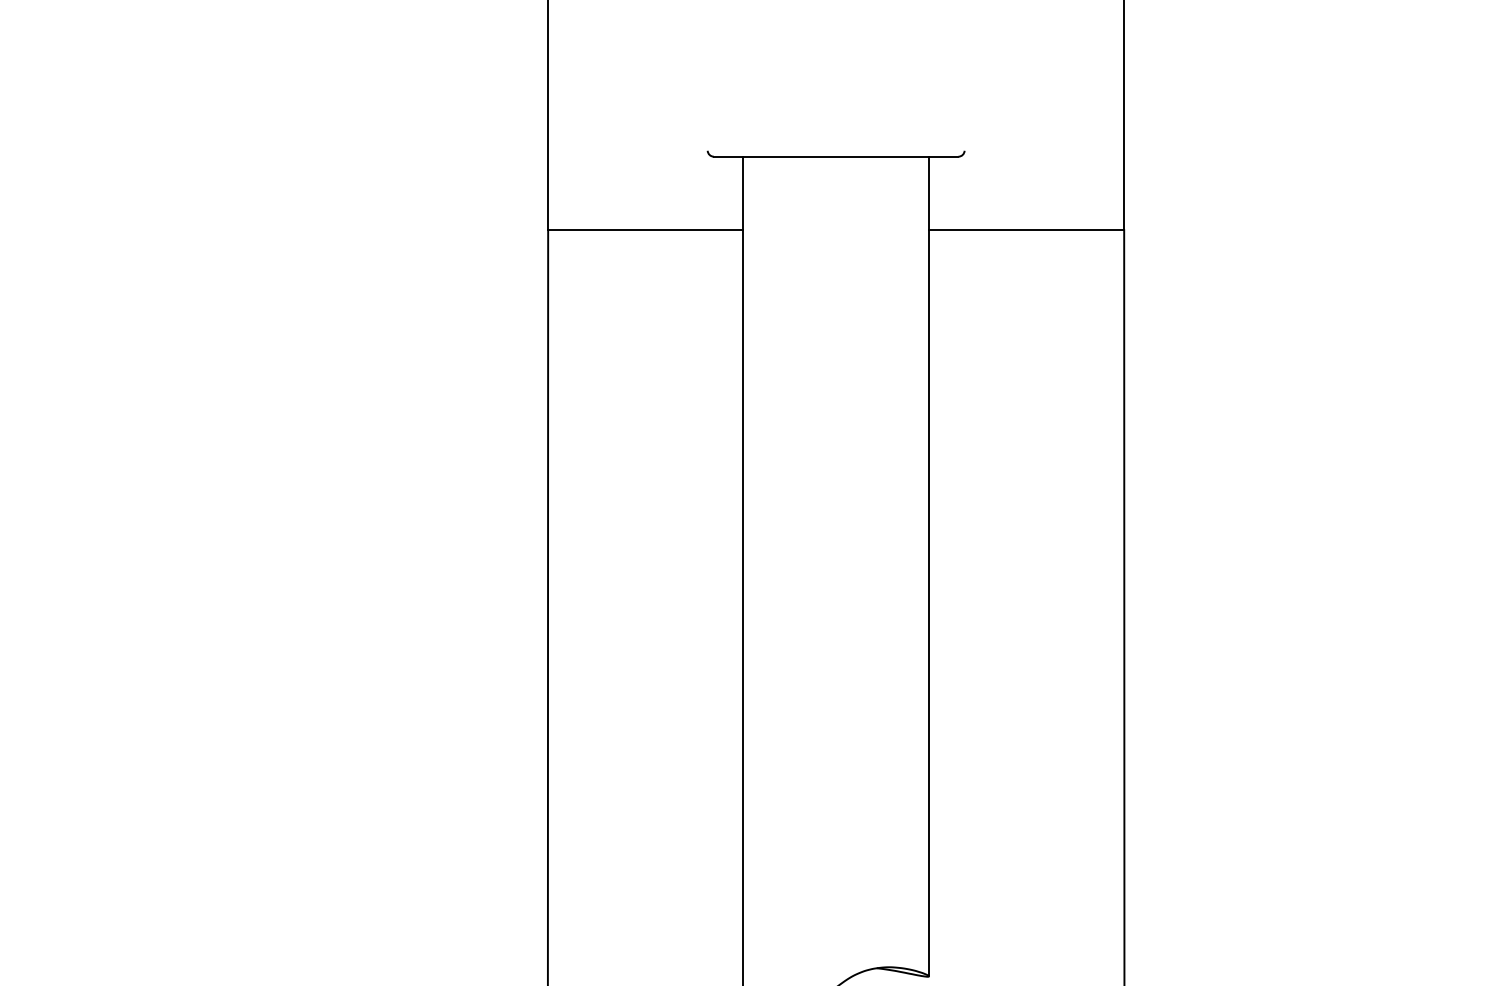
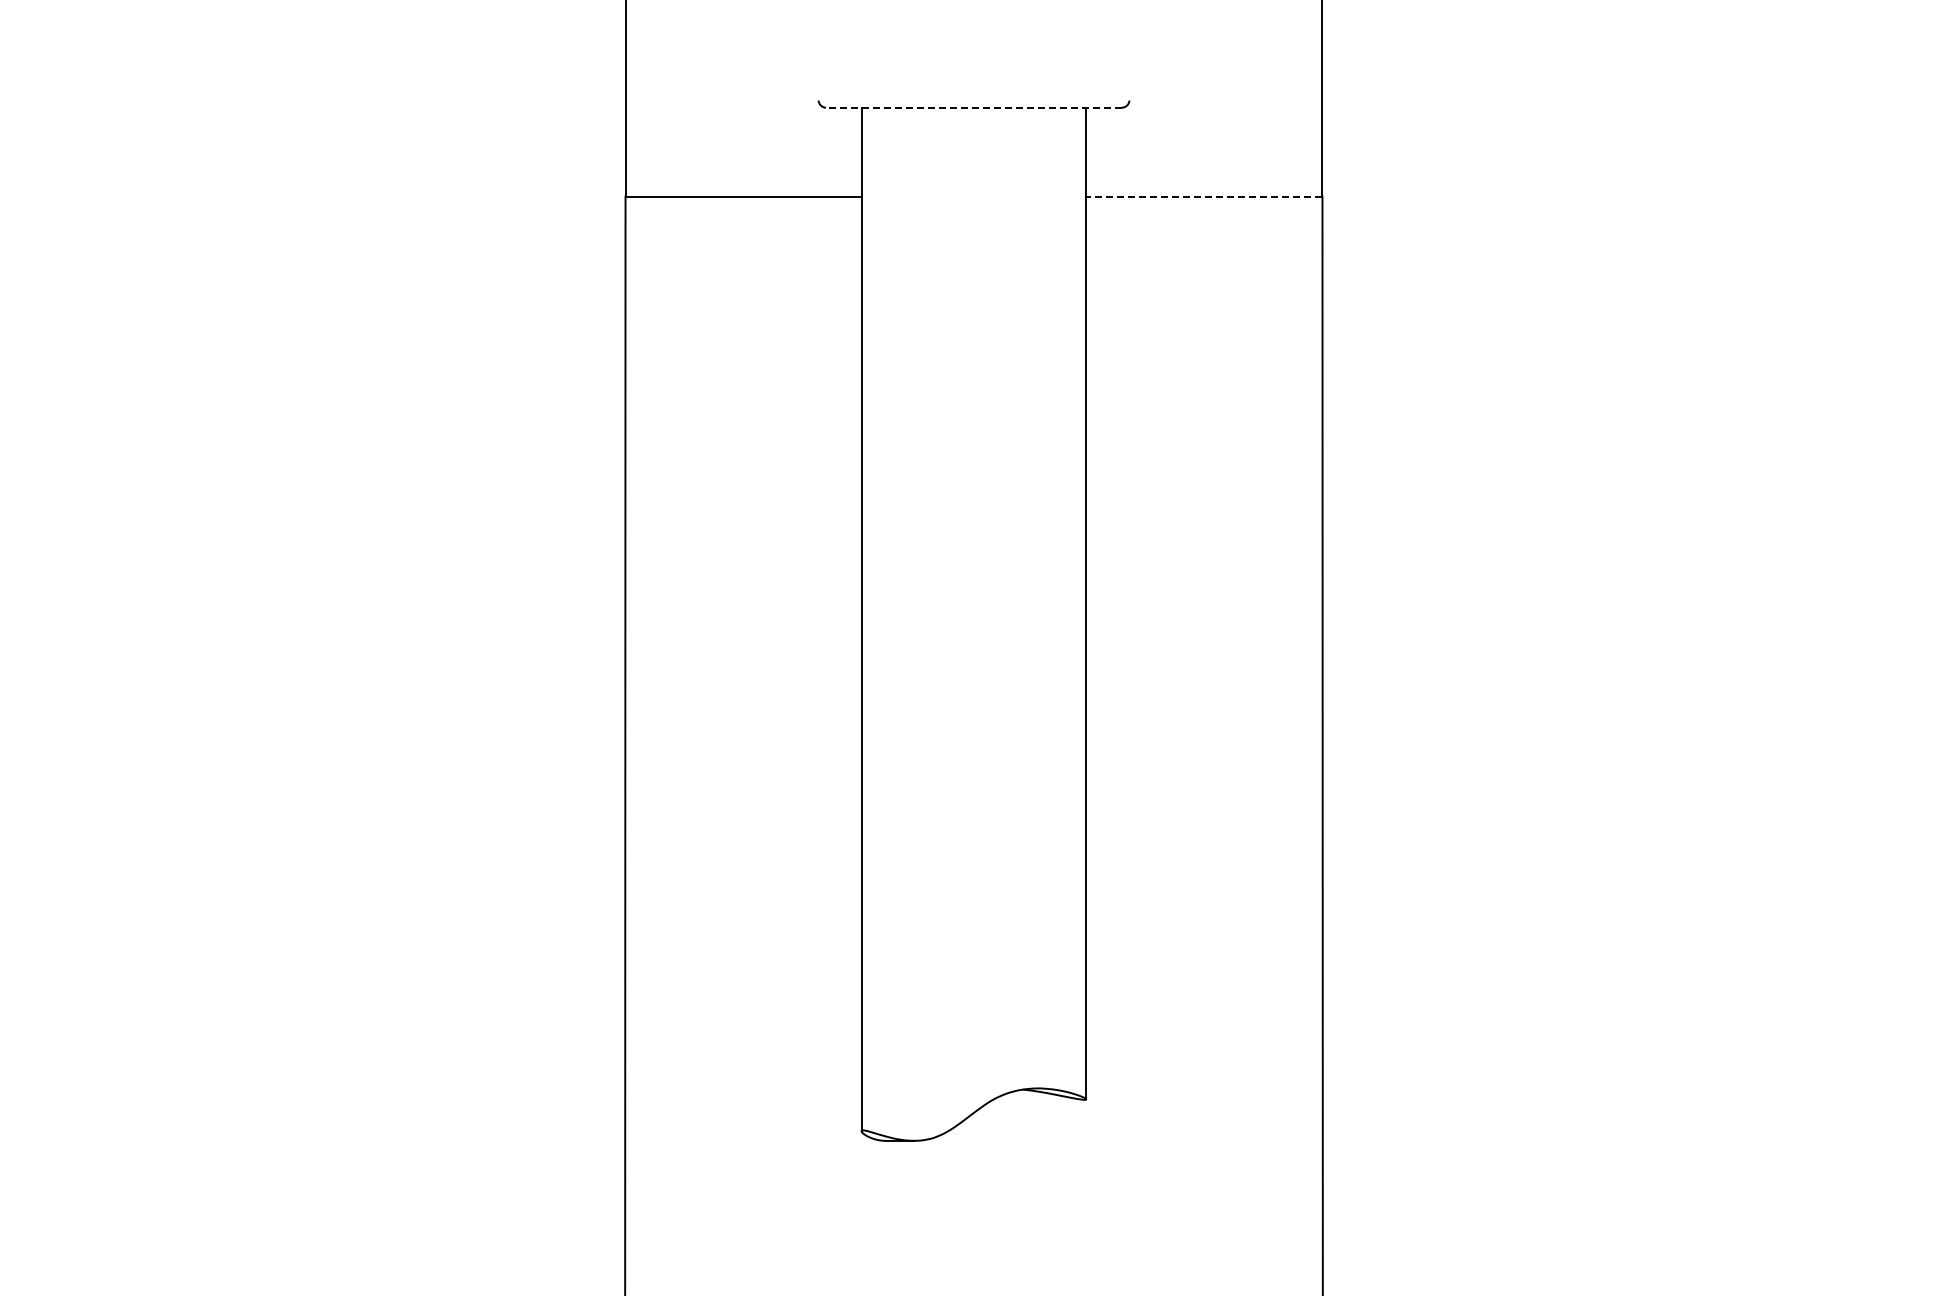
line: (836, 156) -> (974, 107), solid -> dashed
line: (1025, 230) -> (1203, 196), solid -> dashed

